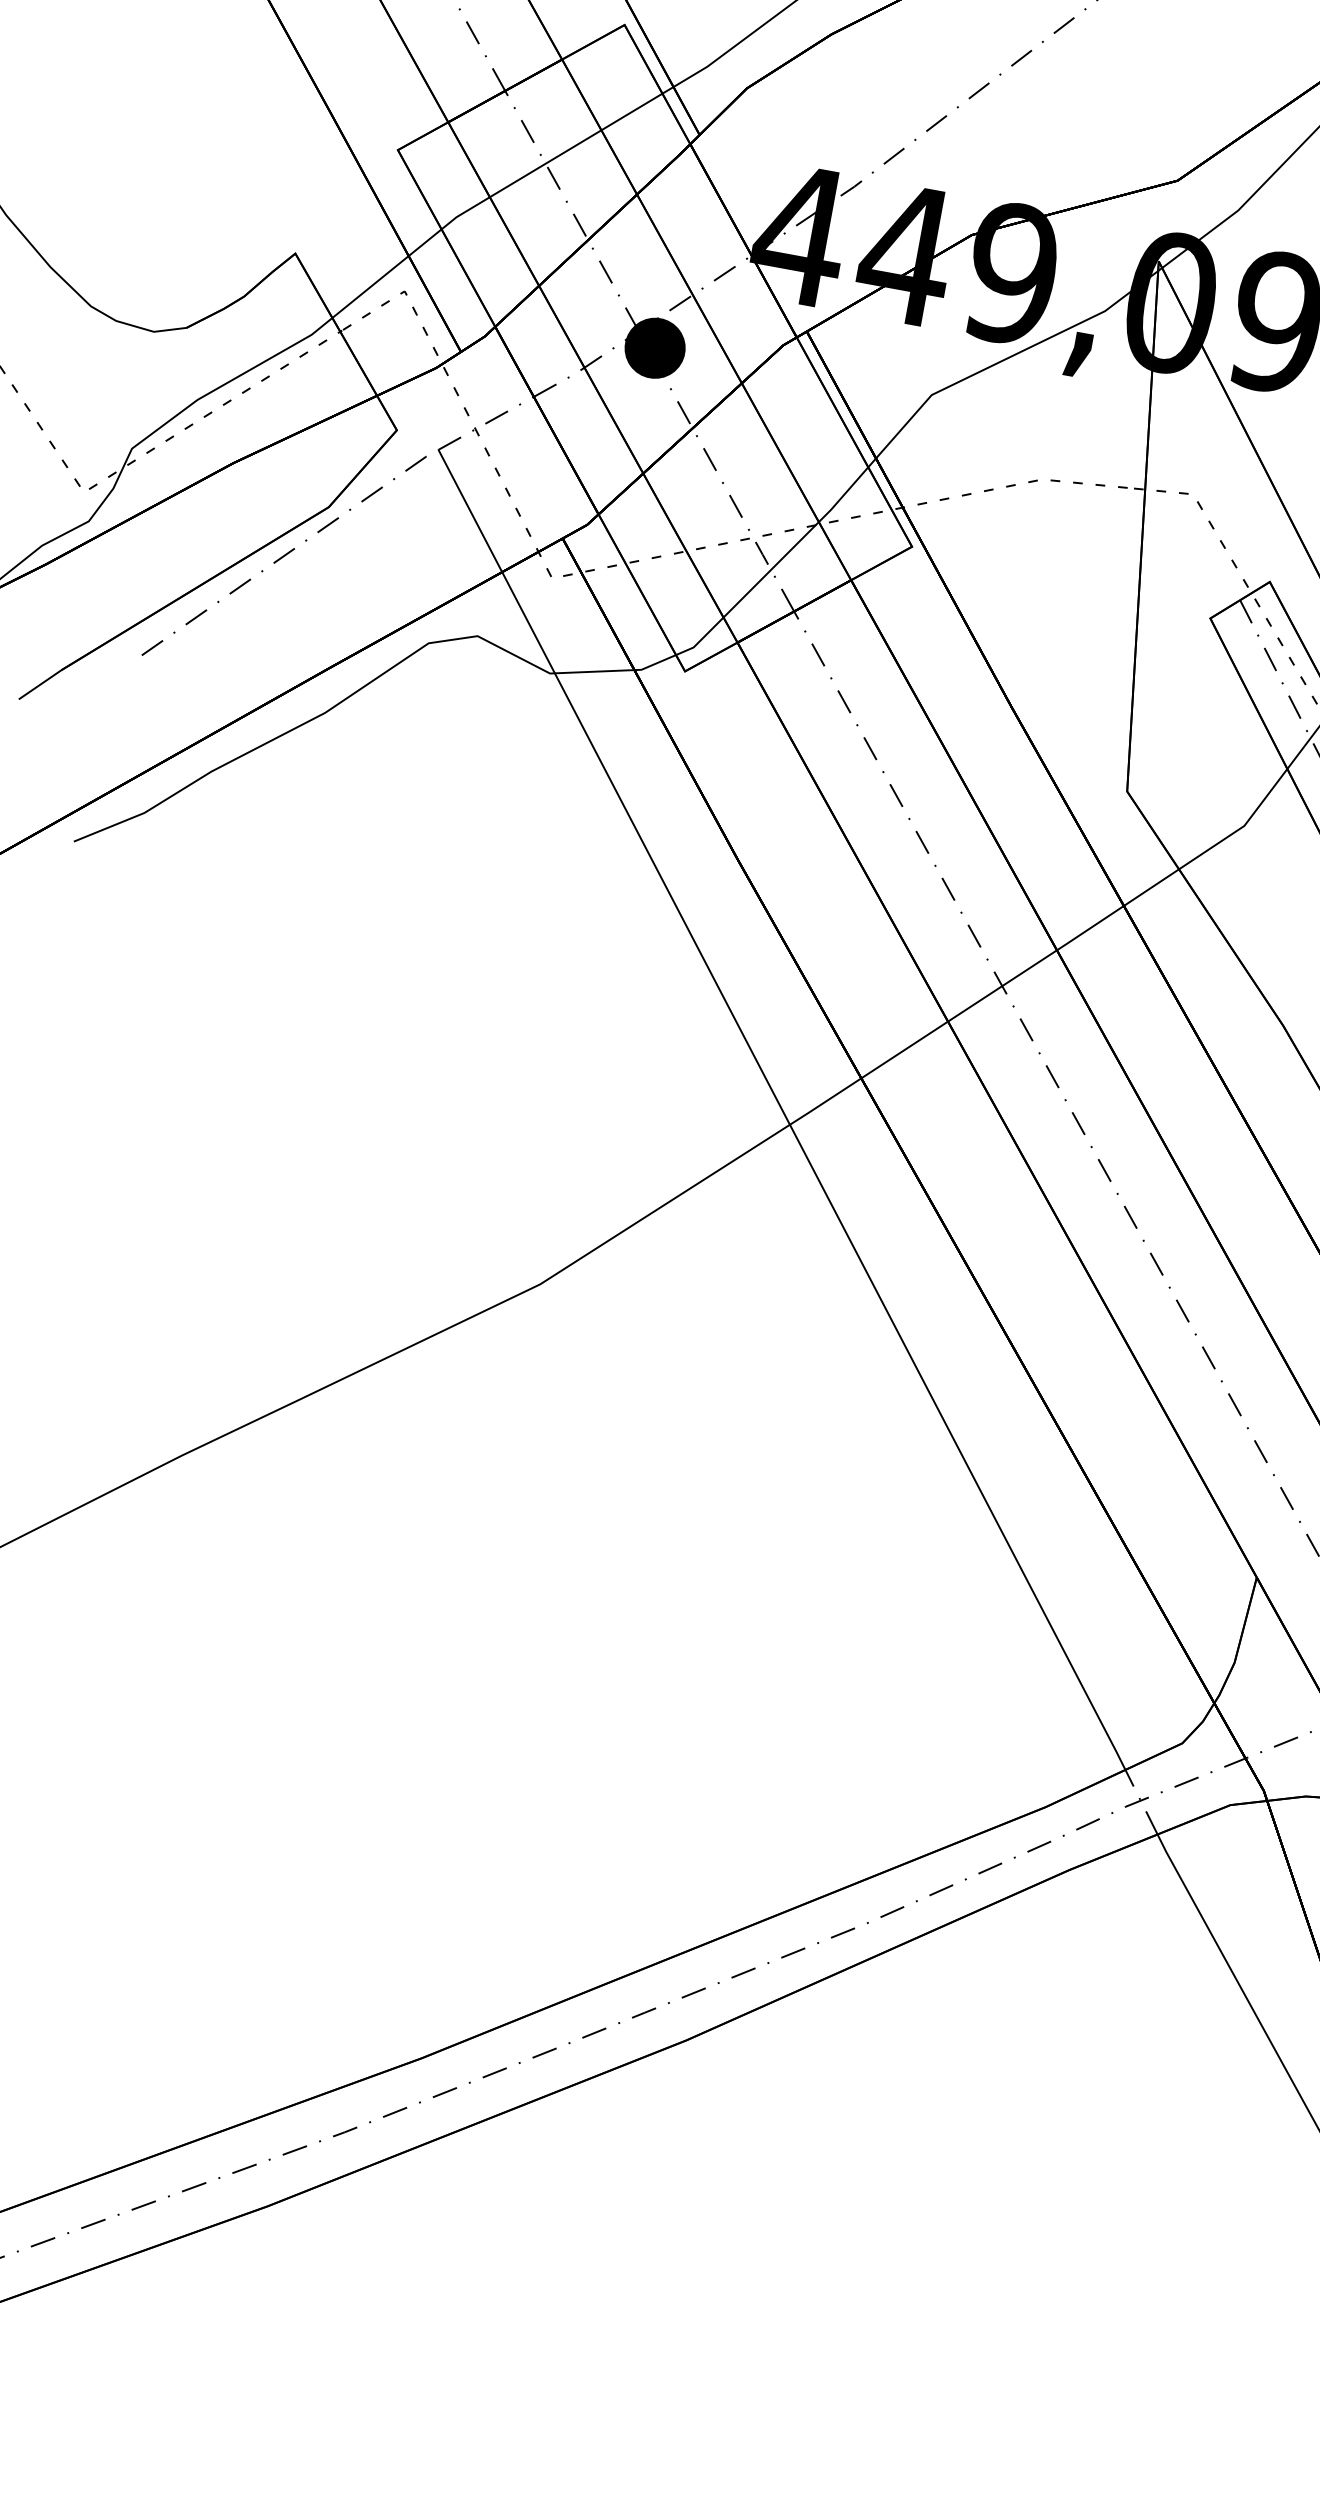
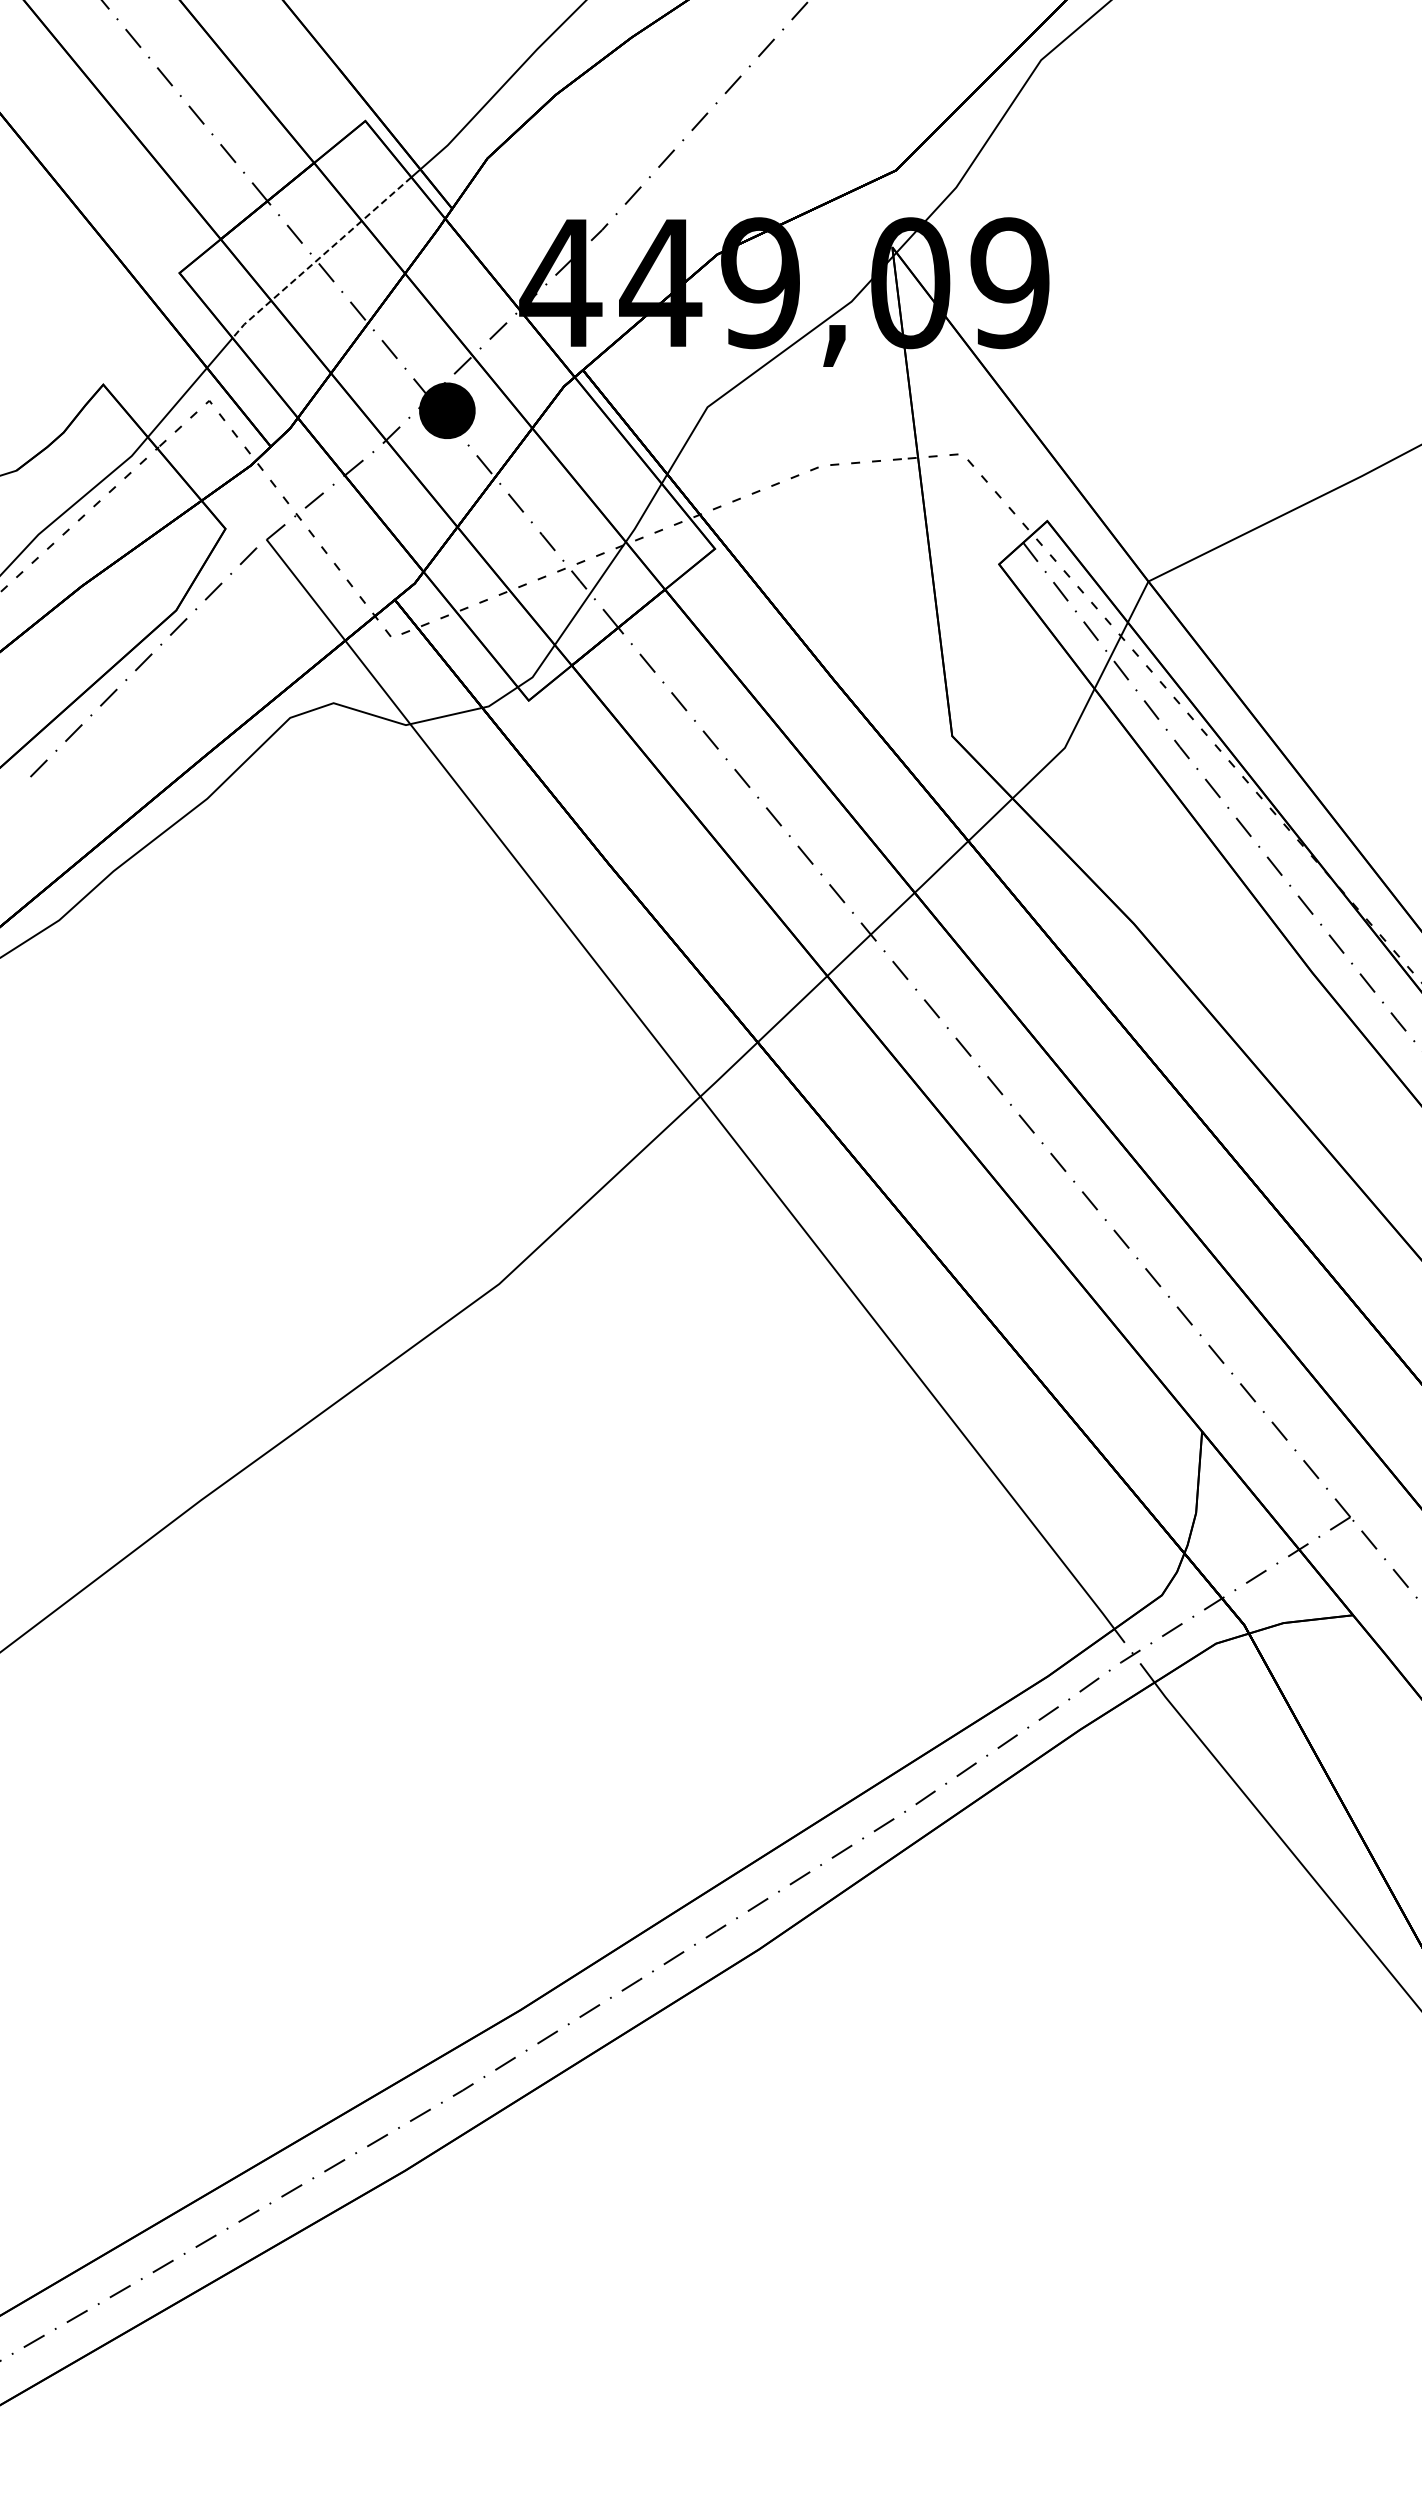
line: (550, 160) -> (320, 257), solid -> dashed

